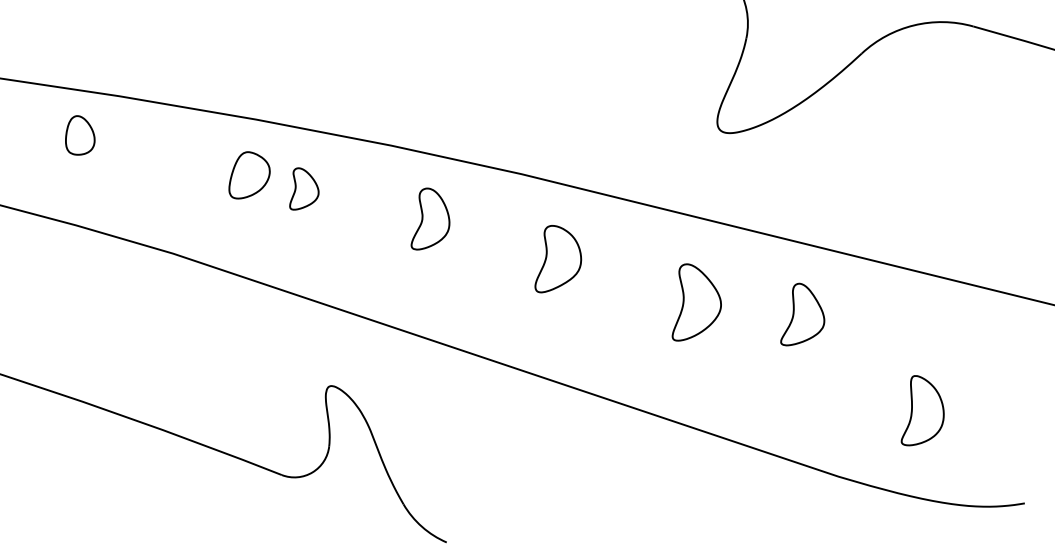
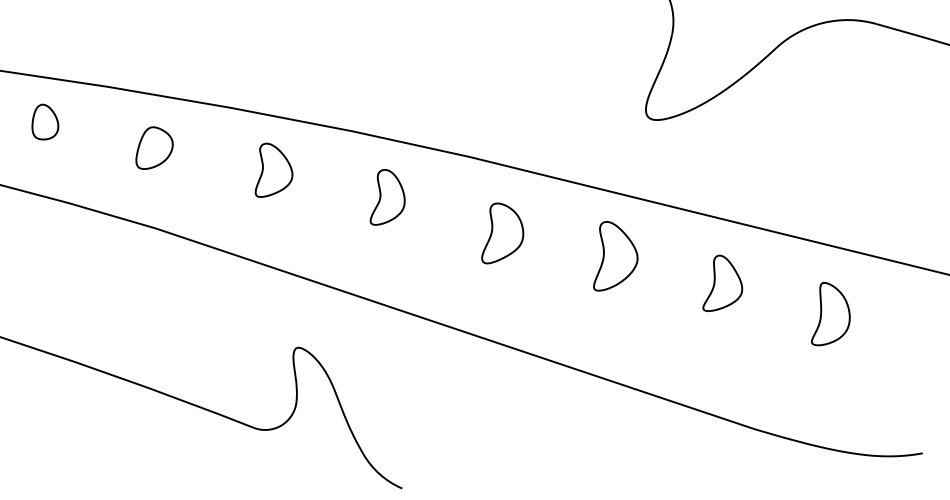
part: (80, 135) -> (45, 122), moved
part: (249, 175) -> (154, 148), moved
part: (304, 188) -> (274, 169), size x1.43
part: (696, 302) -> (615, 256), moved
part: (922, 410) -> (830, 313), moved

